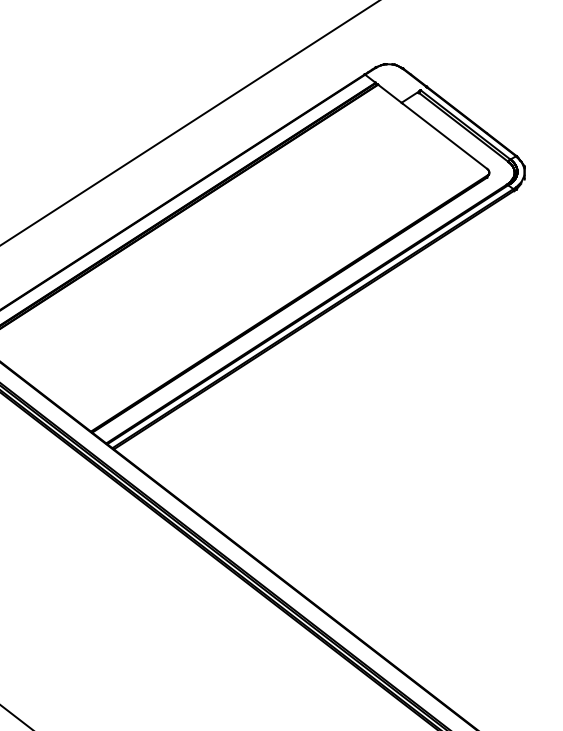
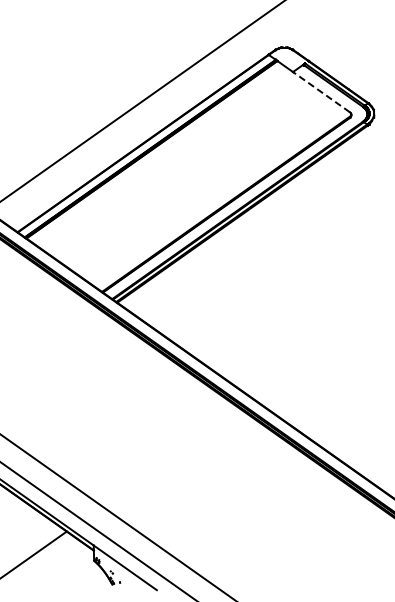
line: (444, 136) -> (321, 92), solid -> dashed

